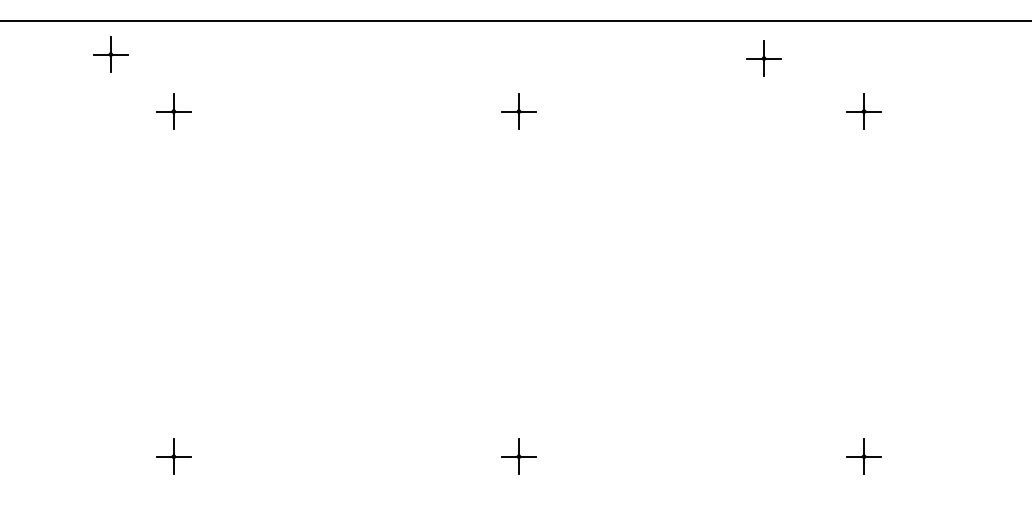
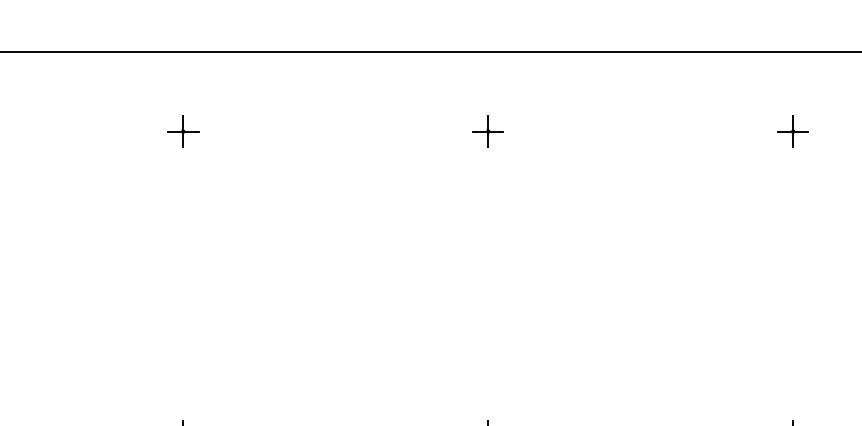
part: (110, 54) -> (127, 81), removed
part: (763, 58) -> (704, 84), removed

